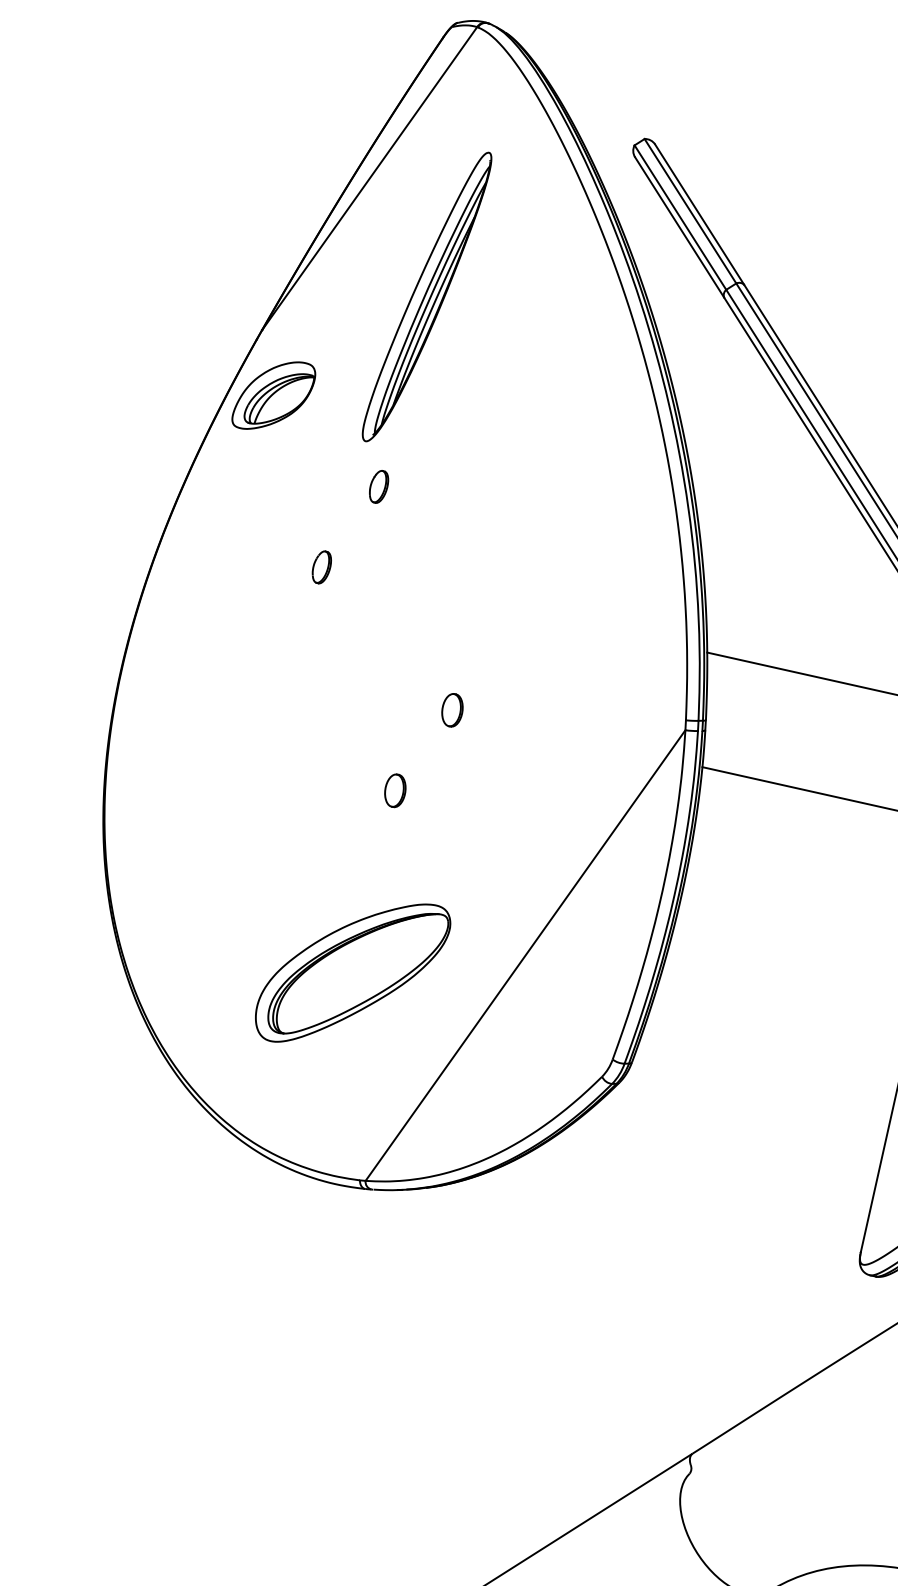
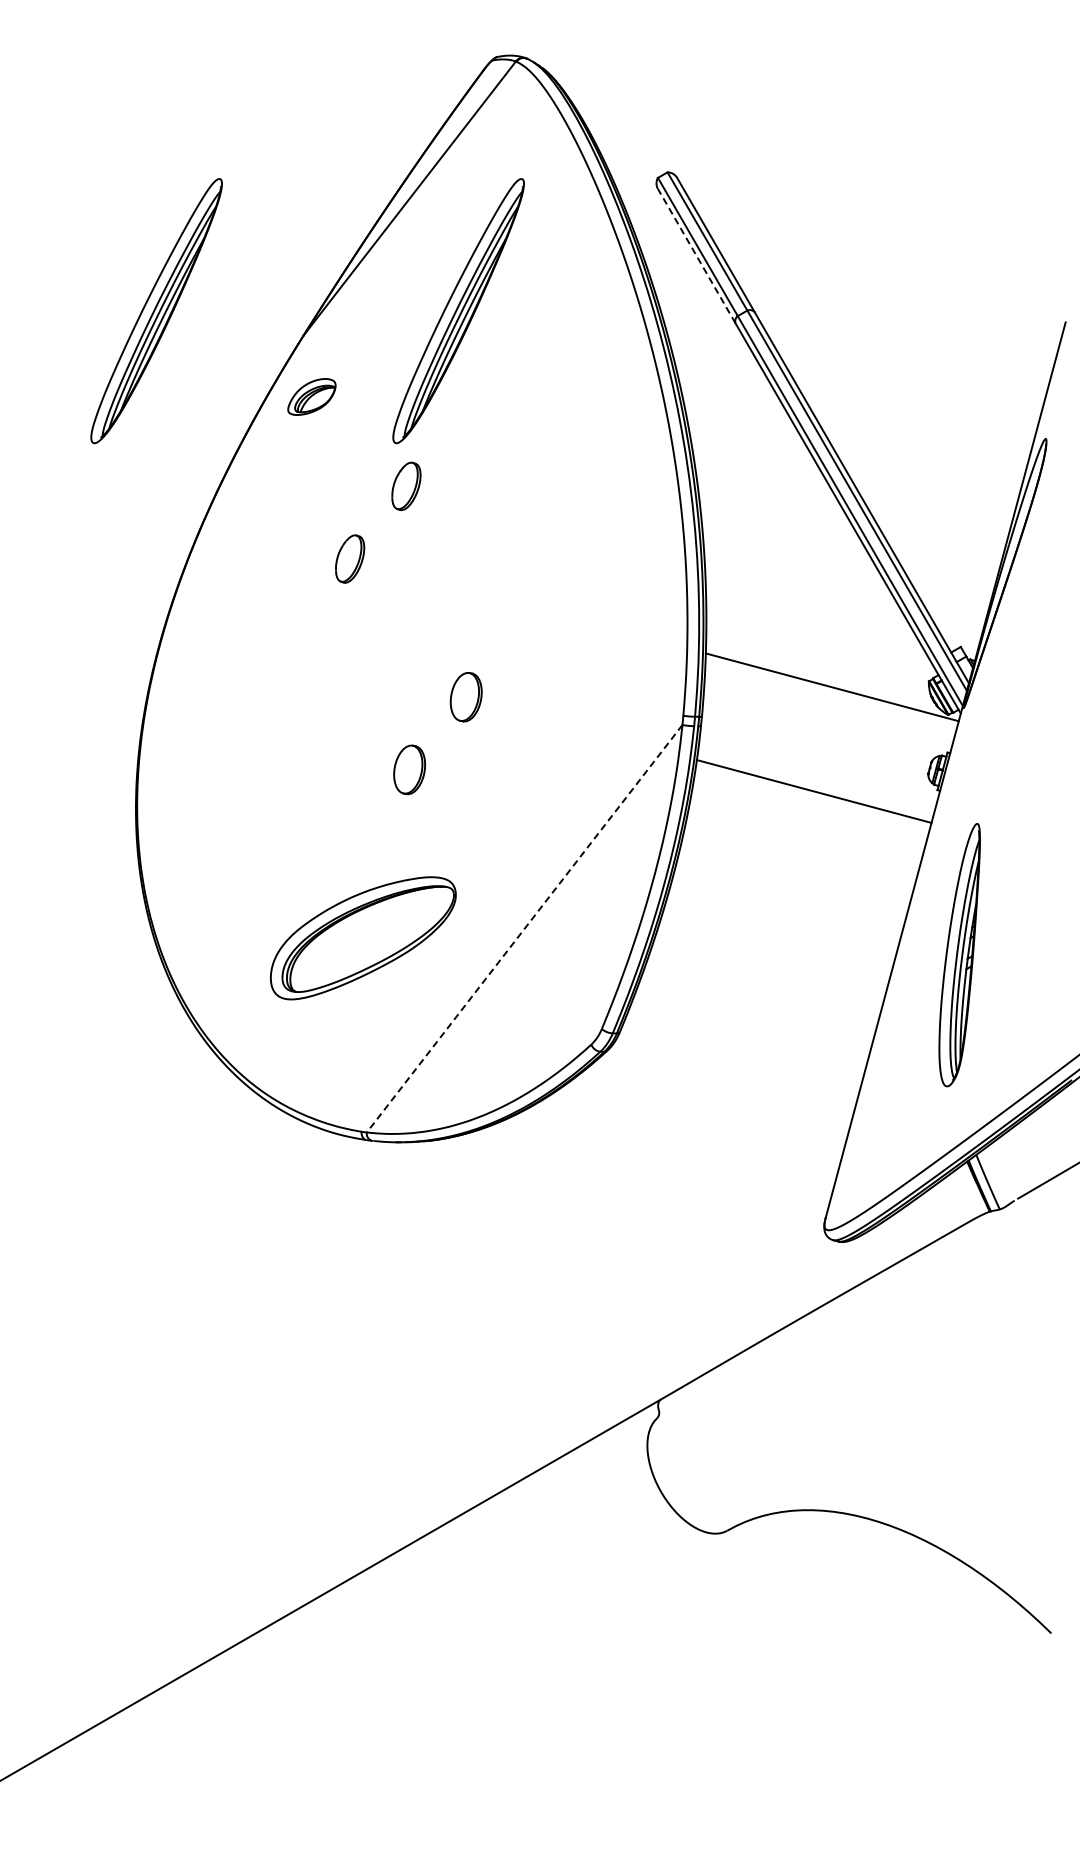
line: (679, 226) -> (696, 255), solid -> dashed
part: (103, 310) -> (156, 311), added
part: (273, 395) -> (311, 396), size x0.6
part: (379, 486) -> (406, 485), size x1.6
part: (321, 566) -> (349, 558), size x1.6
part: (451, 710) -> (465, 697), size x1.6
part: (395, 791) -> (409, 770), size x1.6
line: (525, 955) -> (524, 928), solid -> dashed

